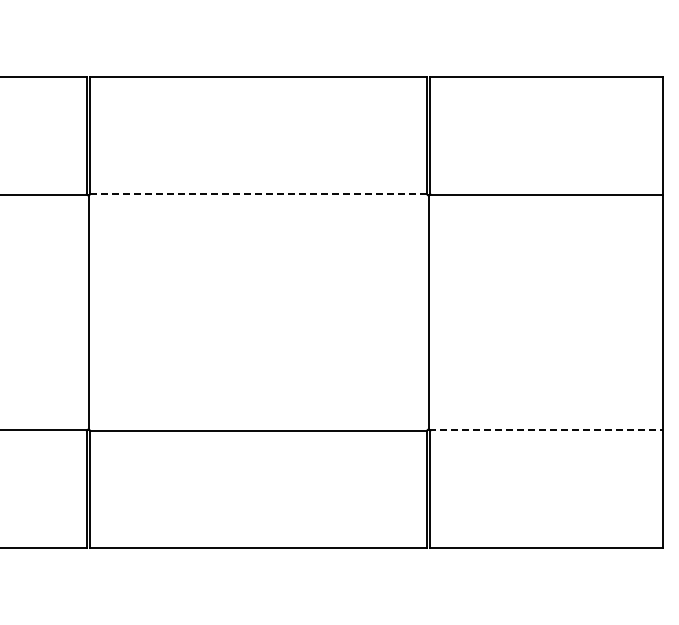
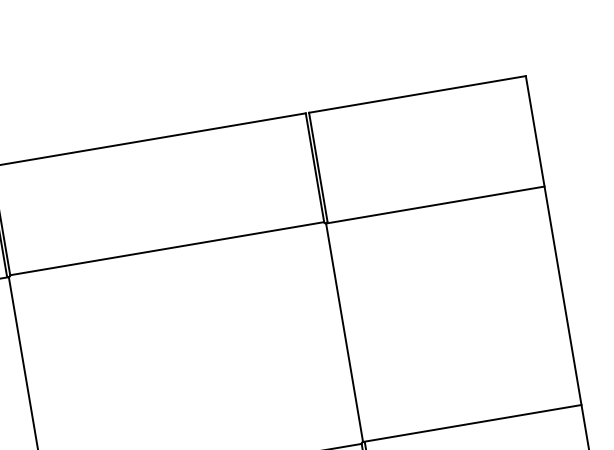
line: (259, 193) -> (168, 248), dashed -> solid
line: (546, 429) -> (472, 423), dashed -> solid

